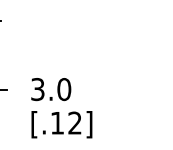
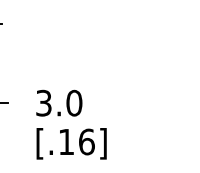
text: (75, 122) -> (87, 141), [.12] -> [.16]

